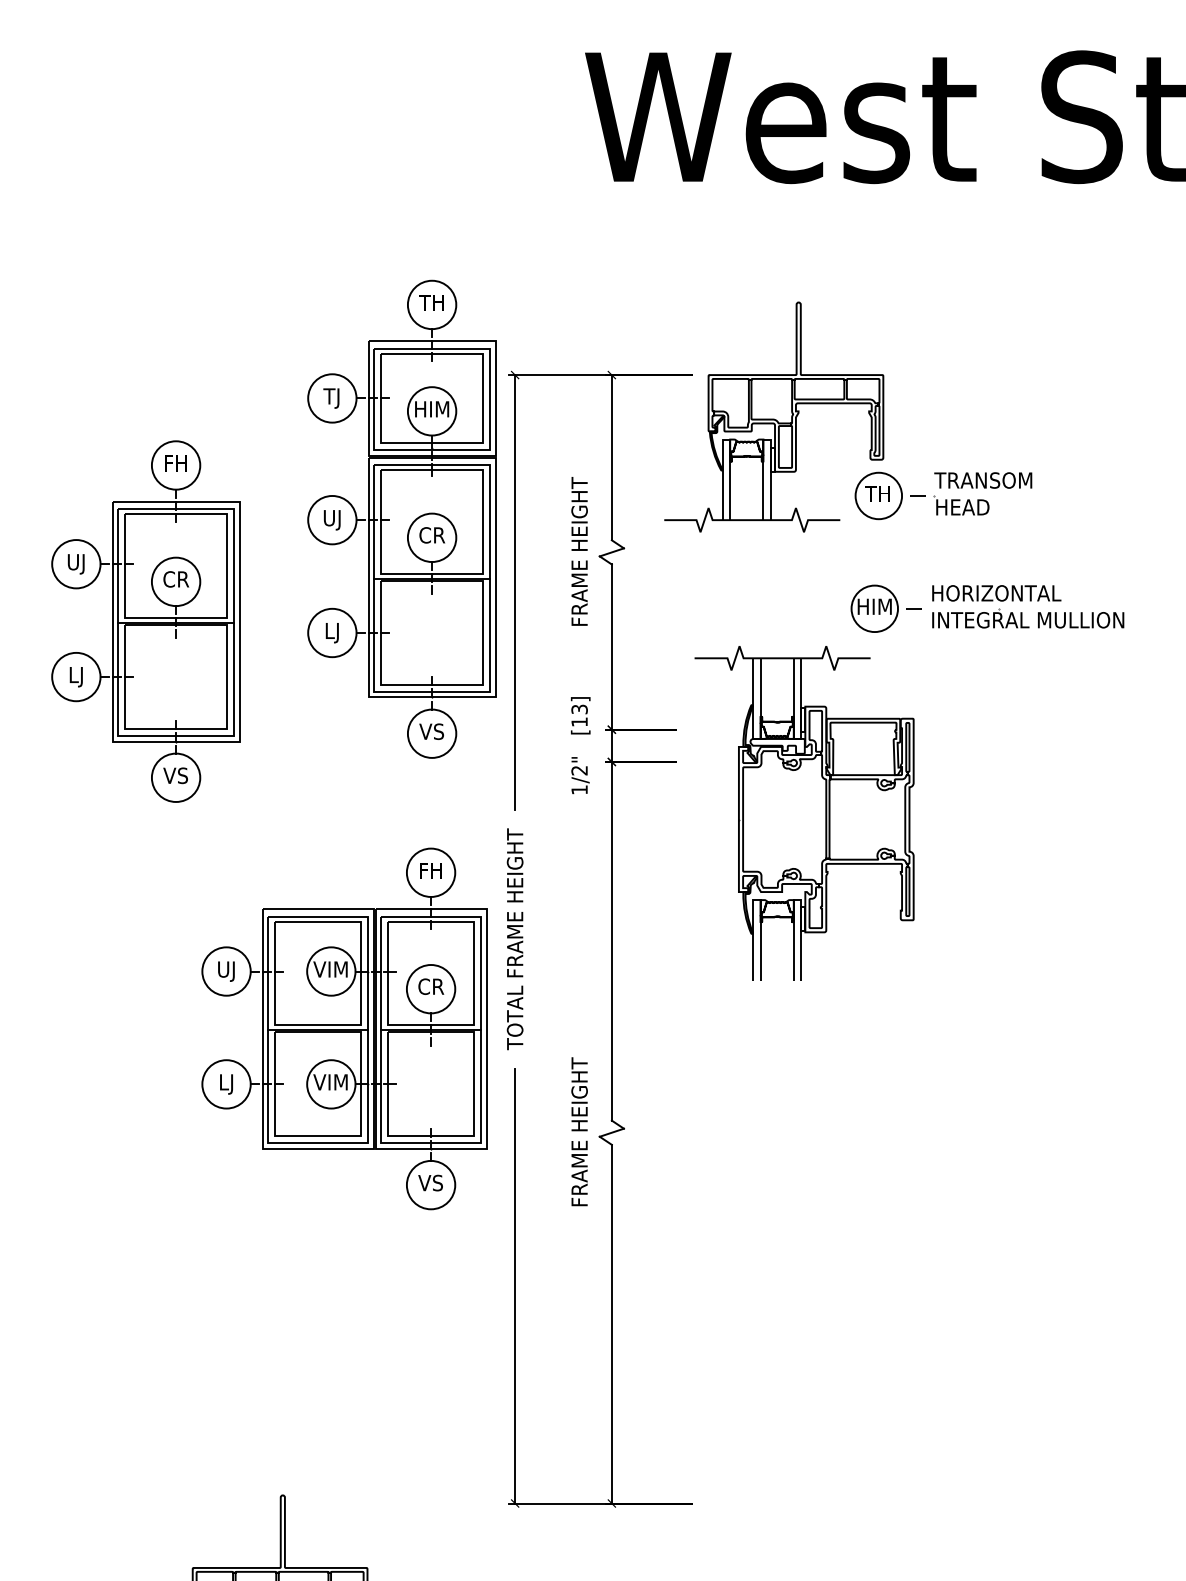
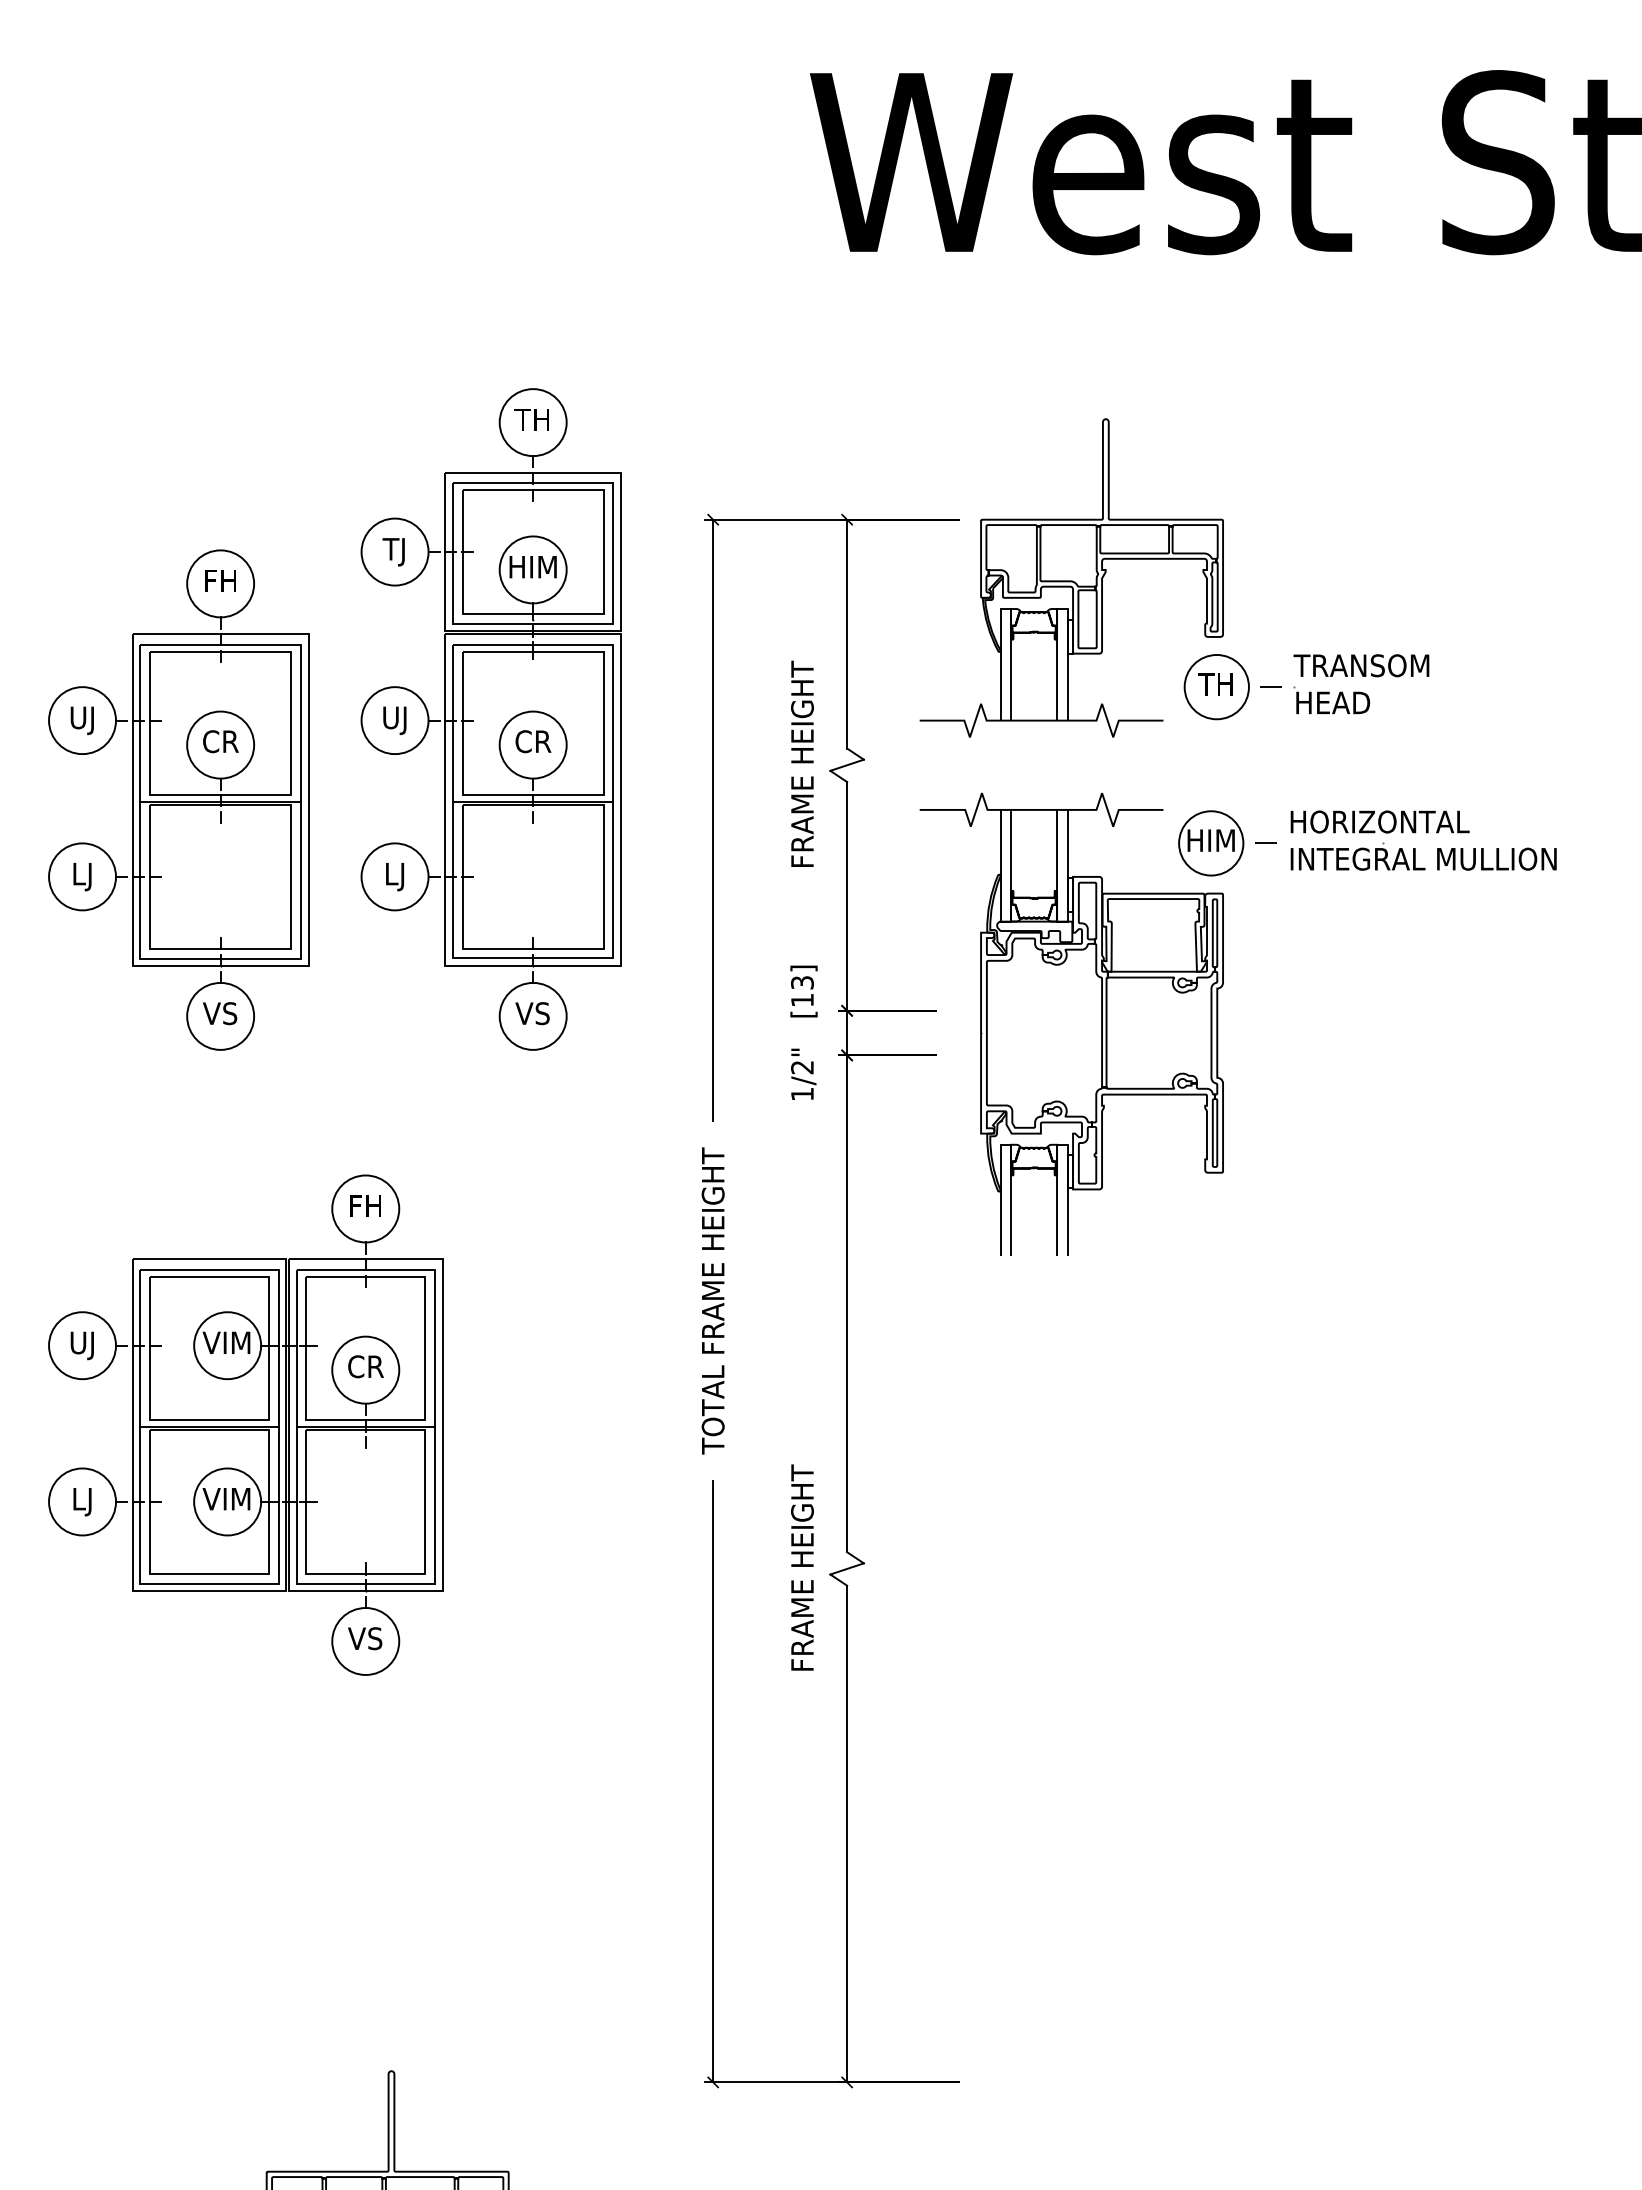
part: (401, 519) -> (490, 719), moved
part: (145, 621) -> (178, 799), moved
part: (804, 812) -> (1071, 1023), moved
part: (344, 1028) -> (245, 1424), moved

